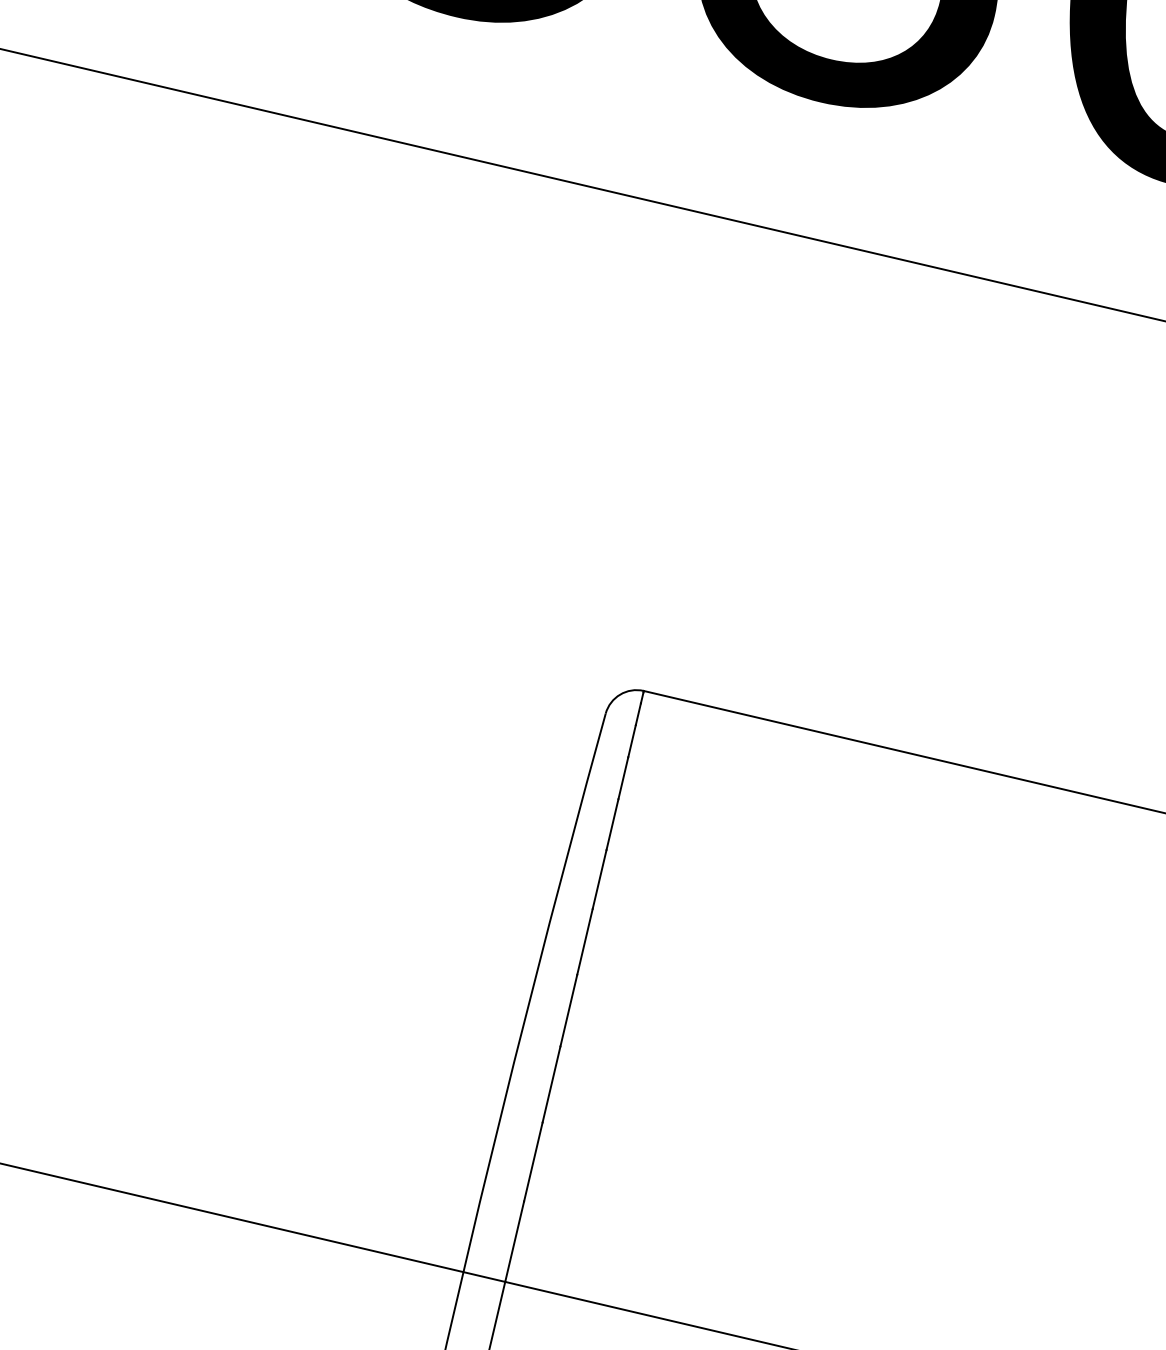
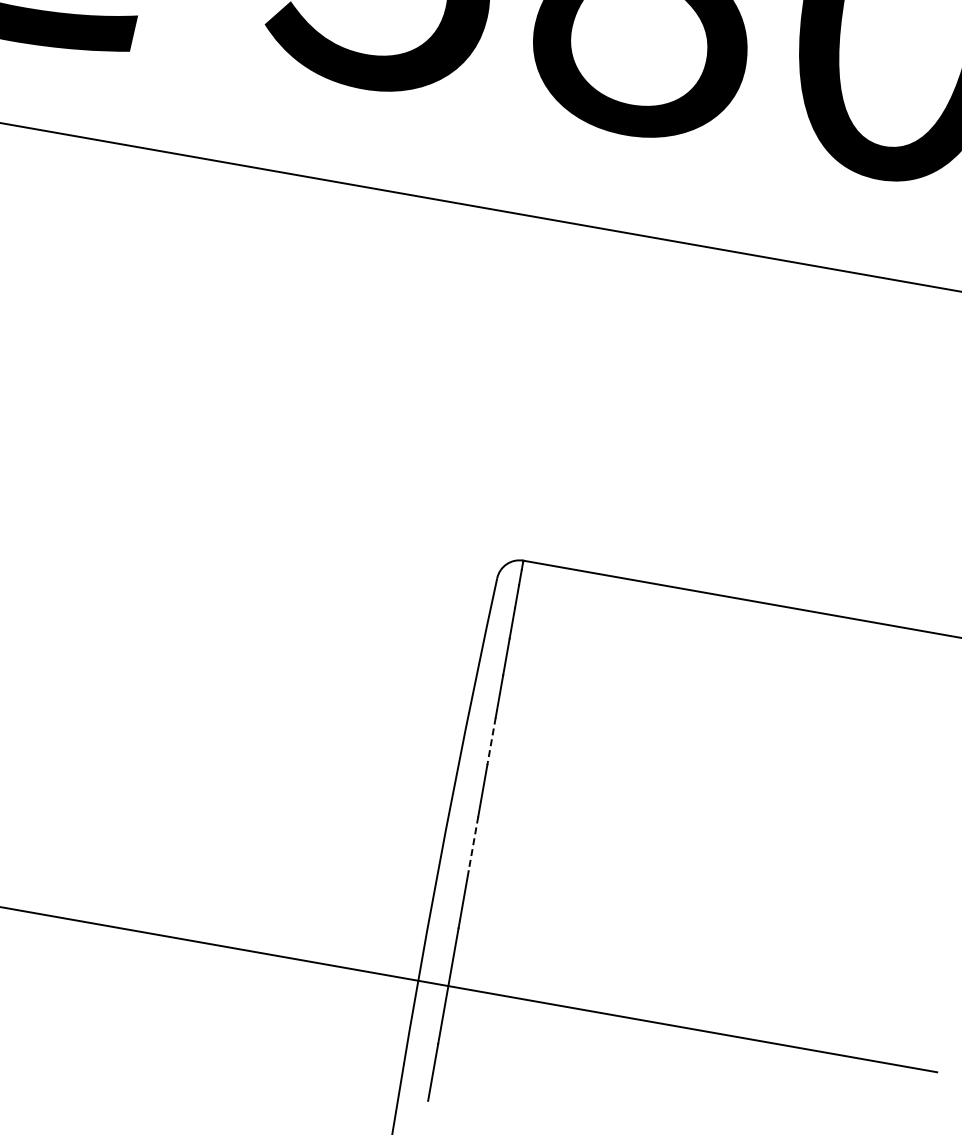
line: (584, 942) -> (491, 741), solid -> dashed
line: (551, 1083) -> (473, 843), solid -> dashed

